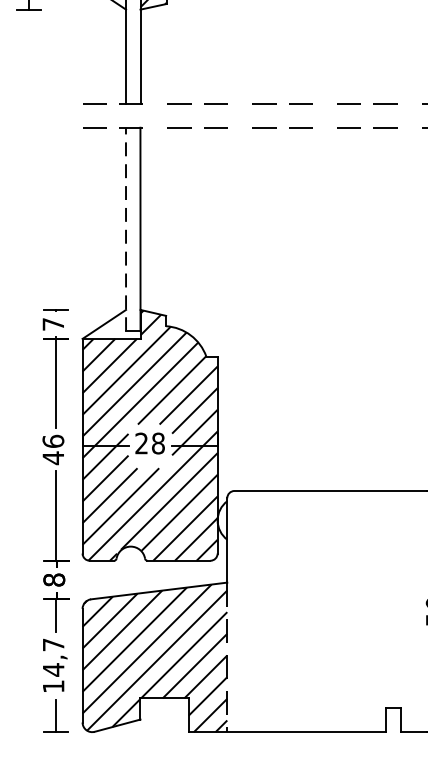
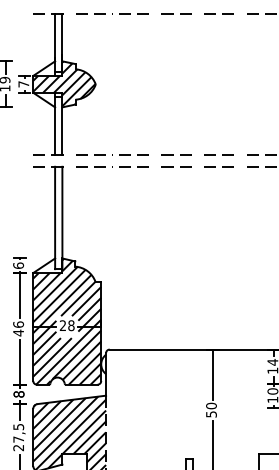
line: (126, 228) -> (55, 217), dashed -> solid
text: (53, 323) -> (18, 265), 7 -> 6
text: (53, 665) -> (18, 437), 14,7 -> 27,5

